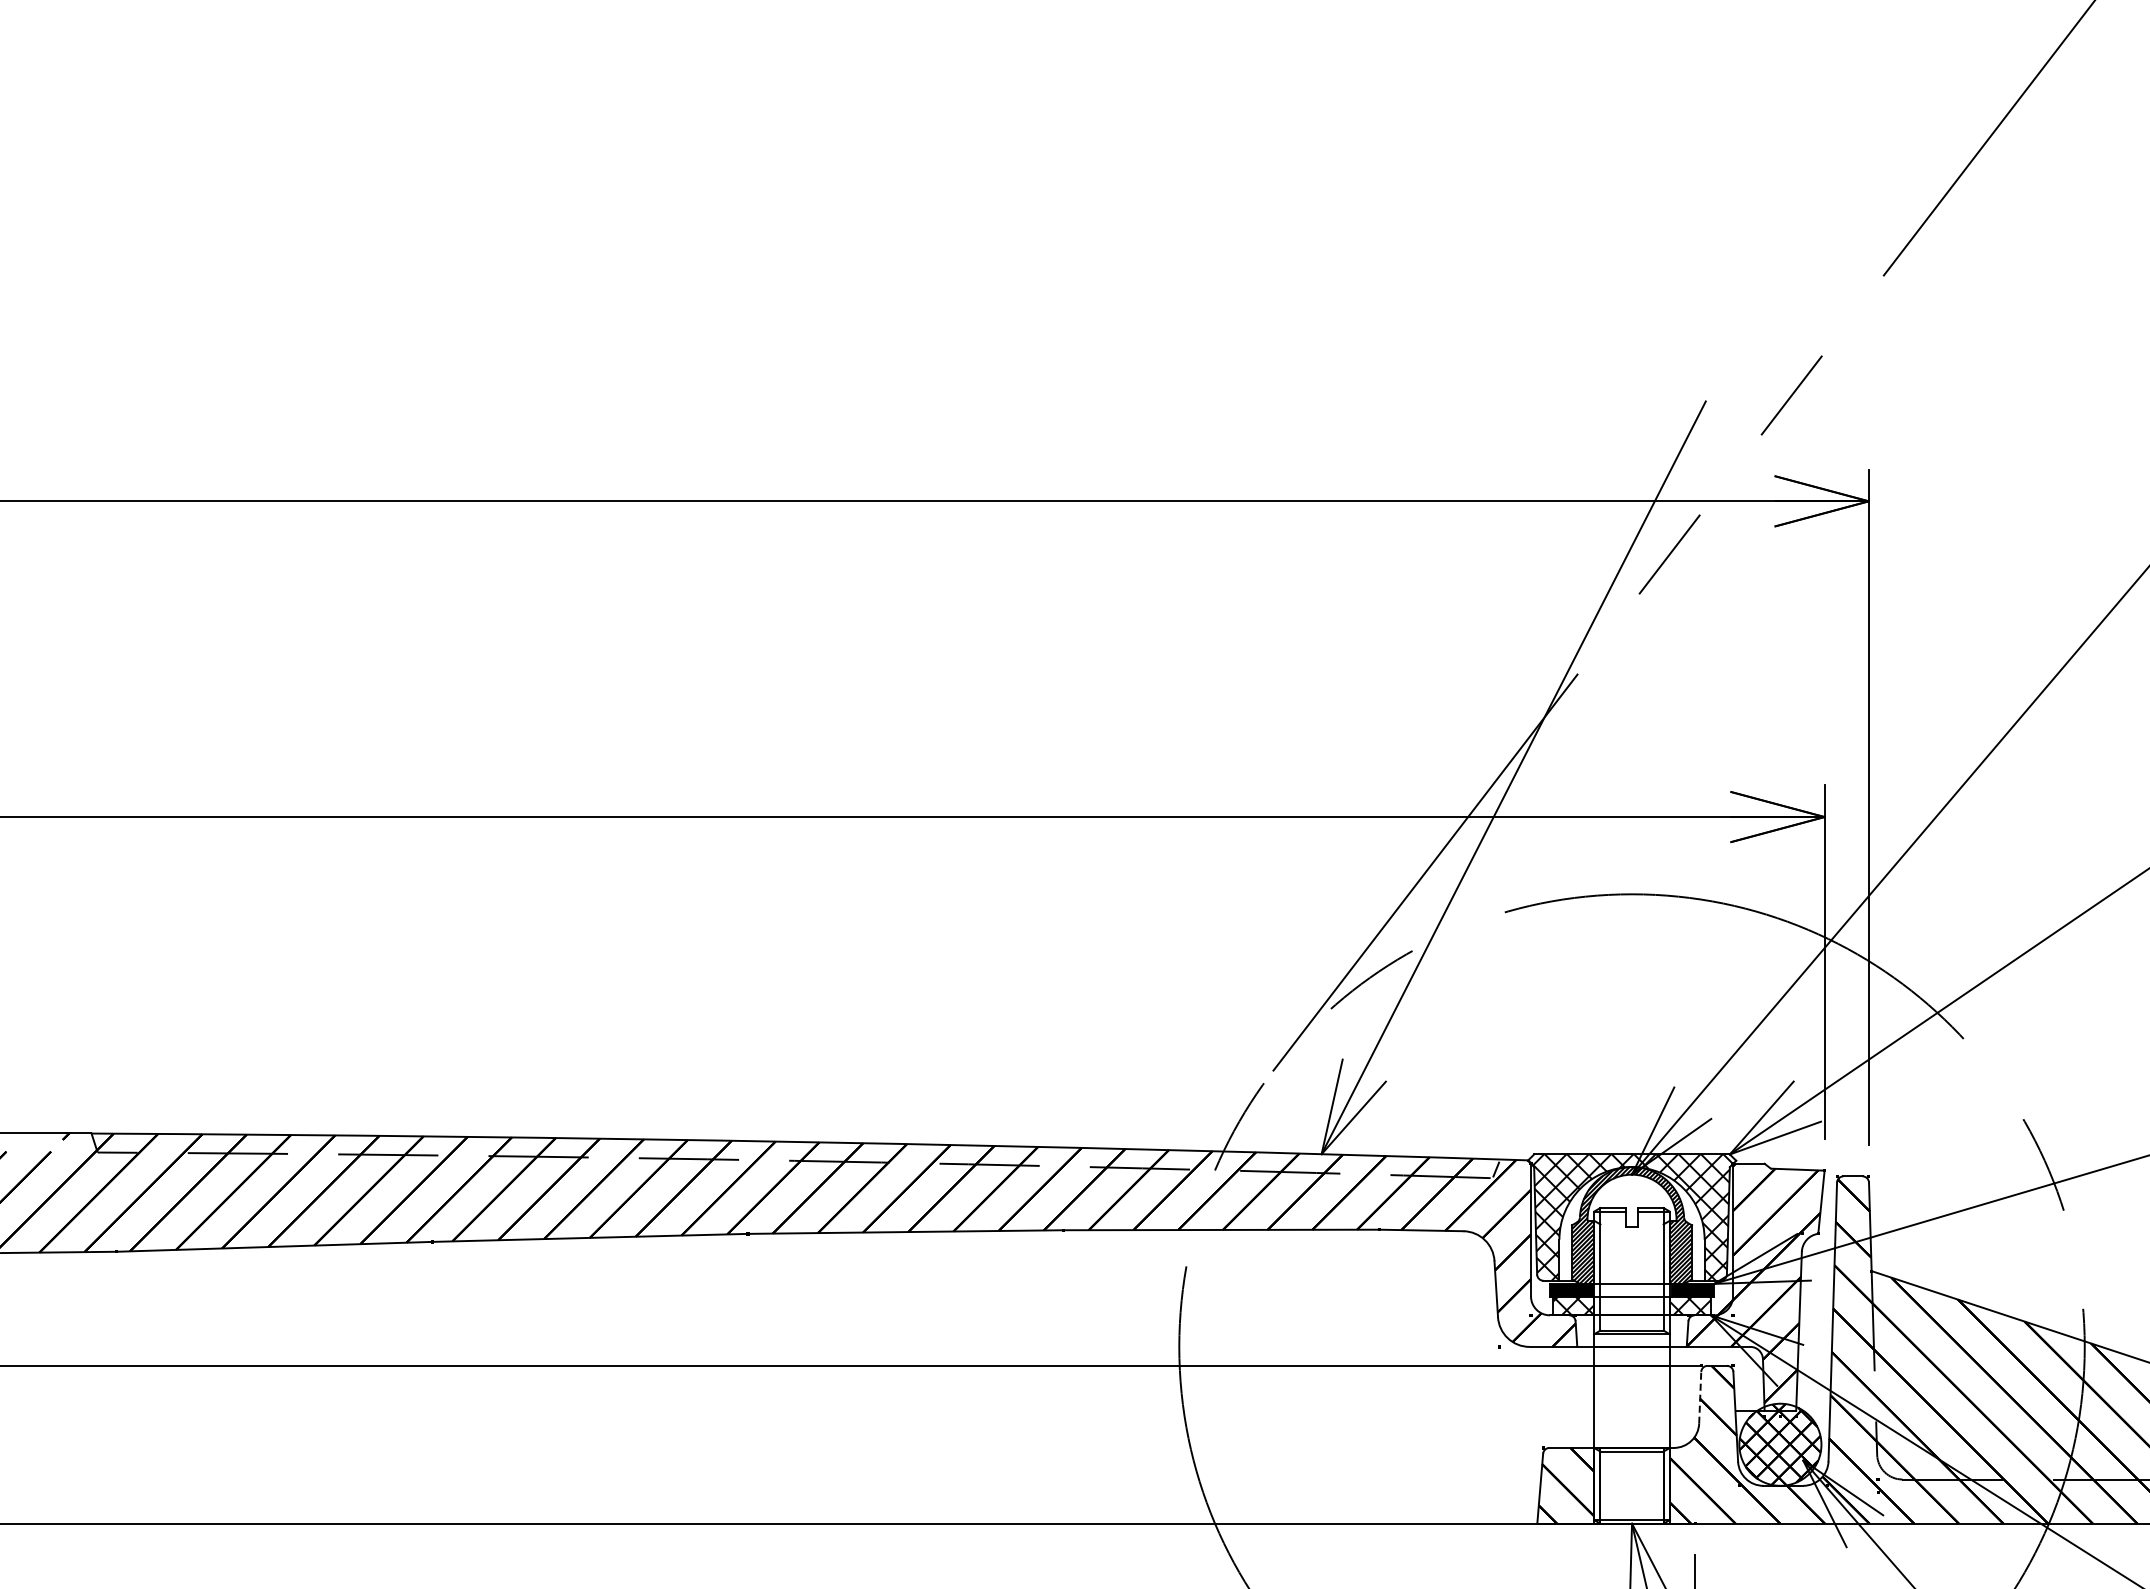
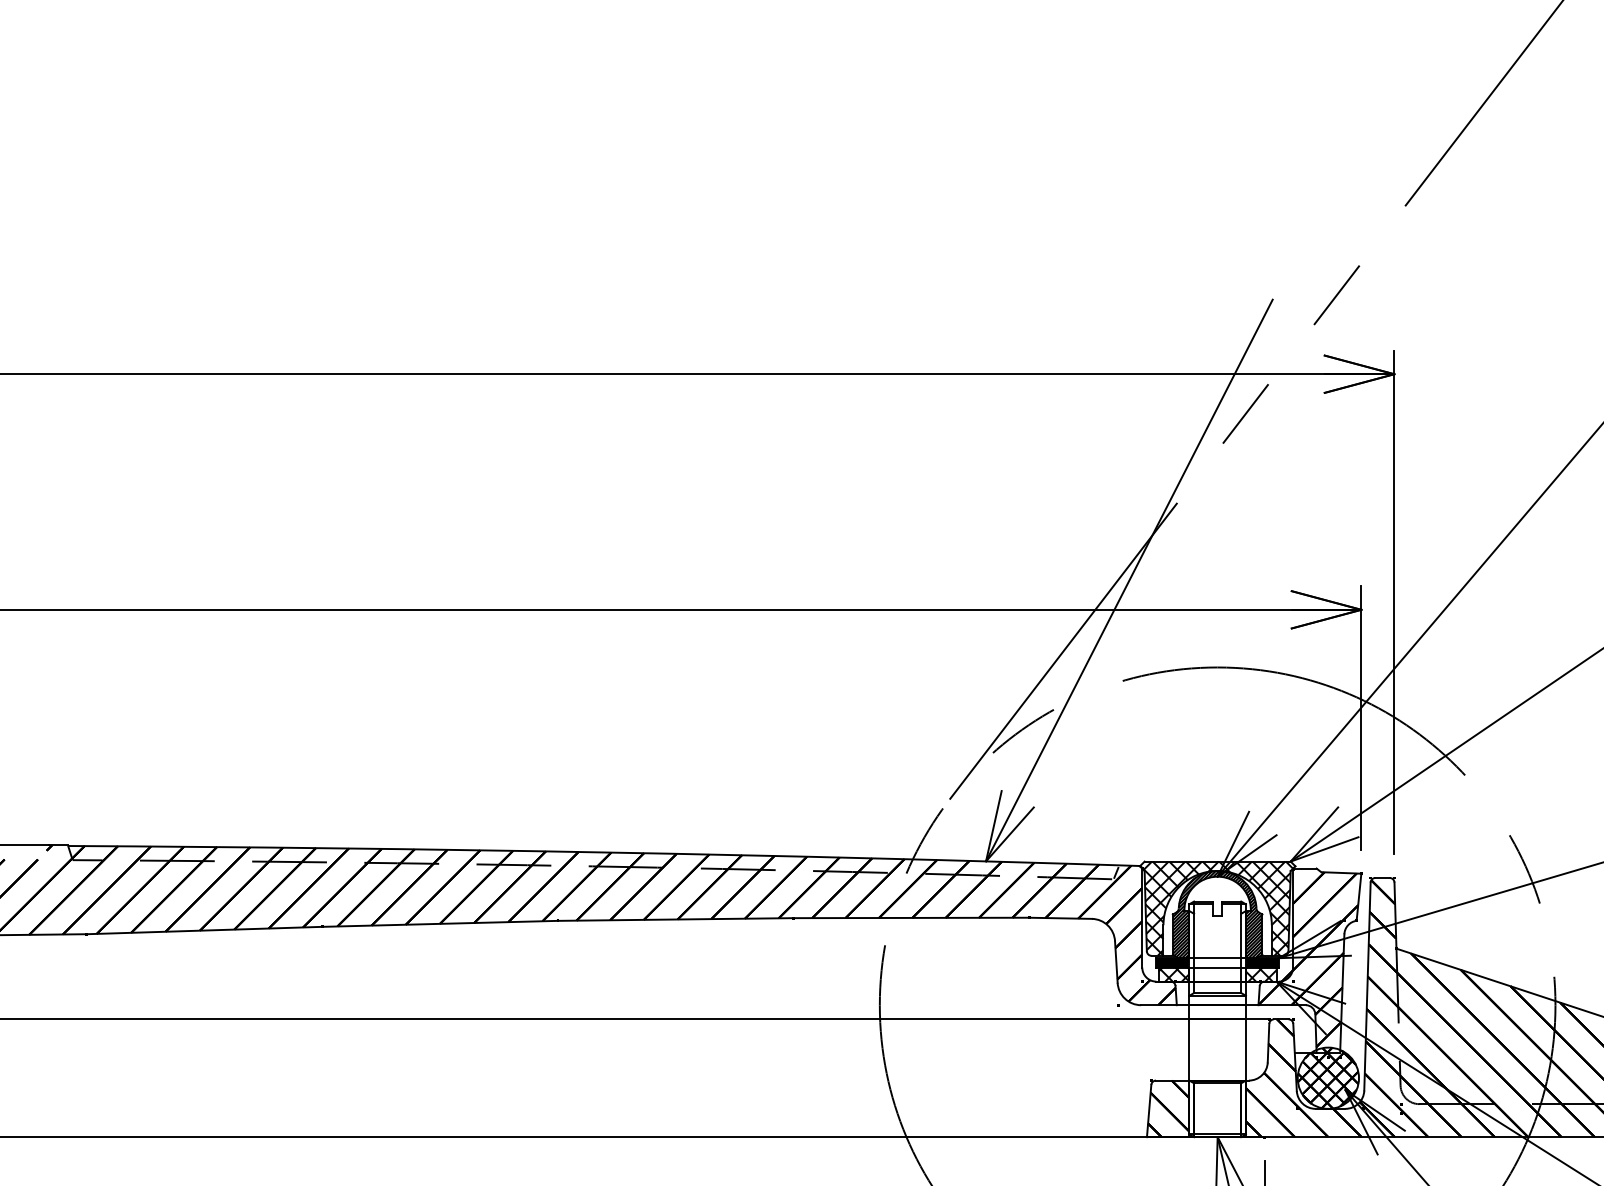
line: (1700, 1397) -> (1268, 1042), dashed -> solid

